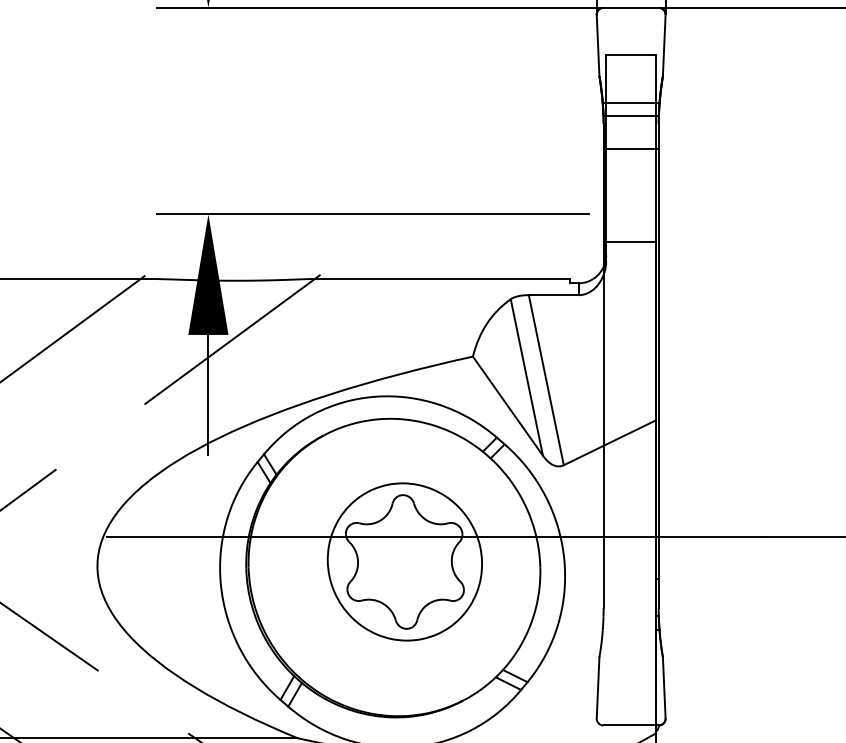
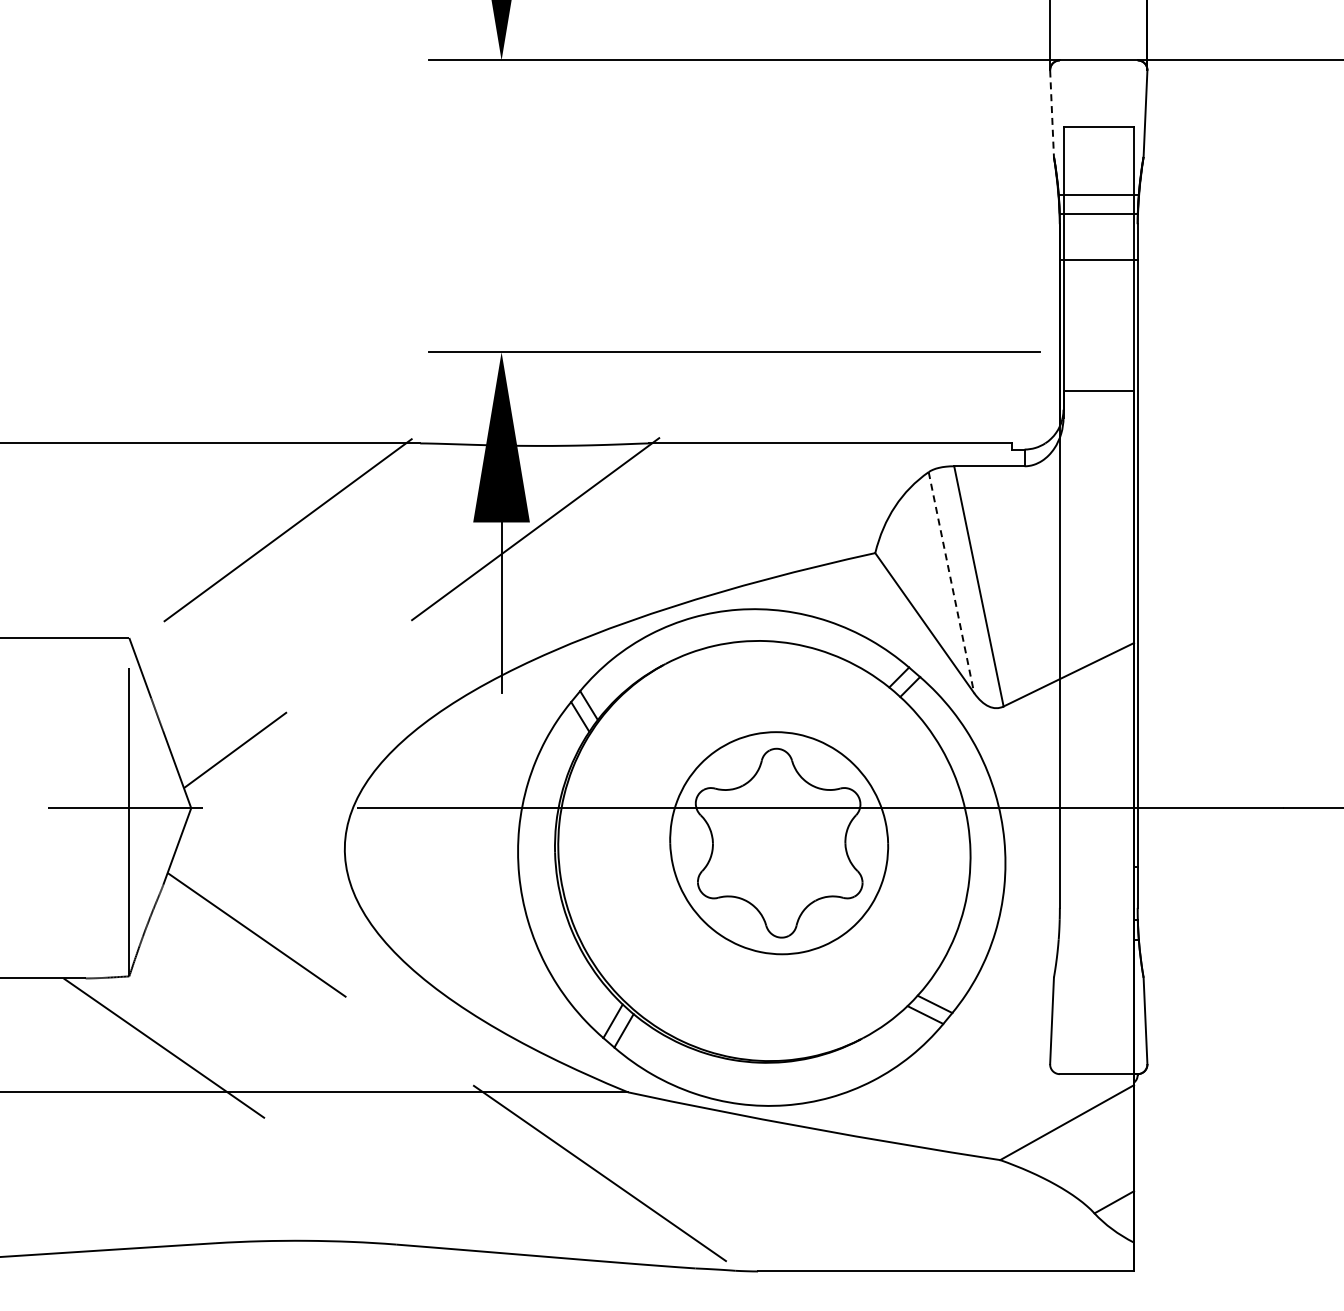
line: (598, 46) -> (1052, 114), solid -> dashed
line: (526, 377) -> (951, 582), solid -> dashed

